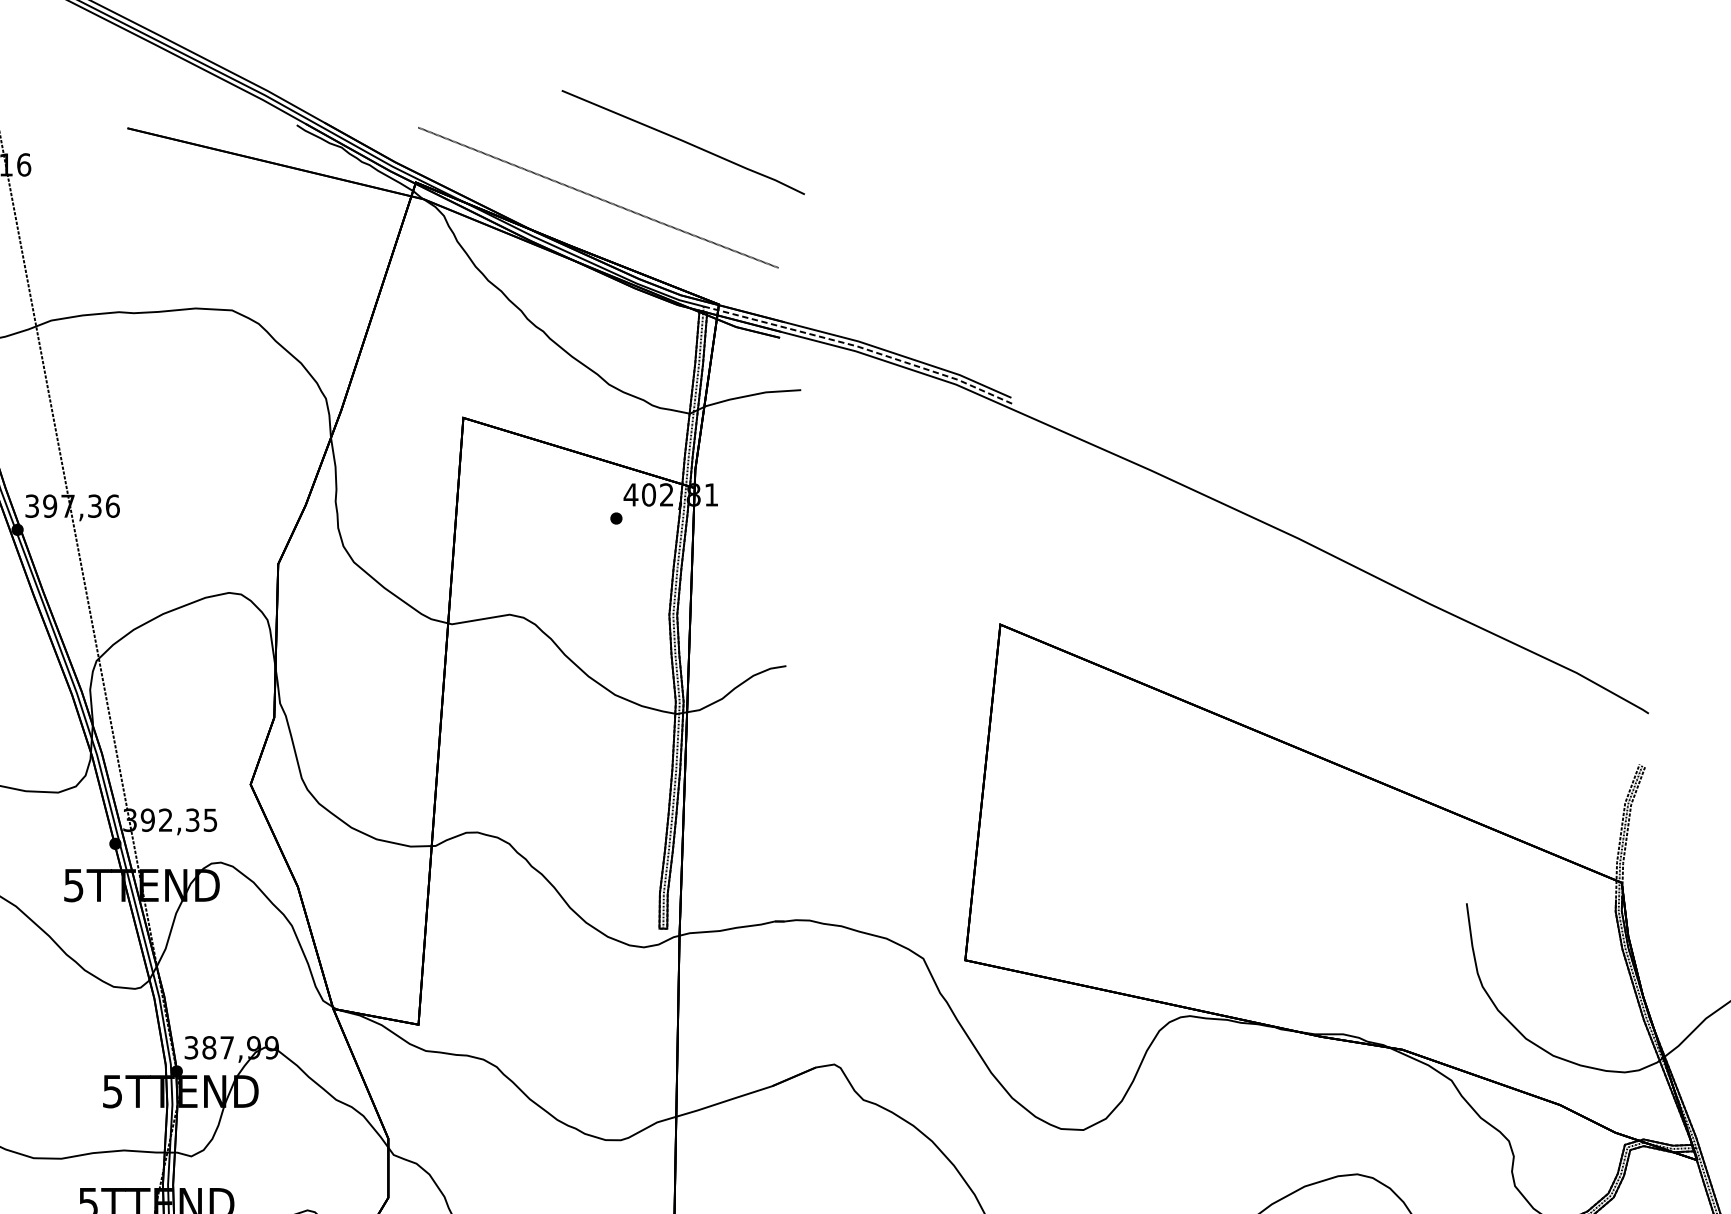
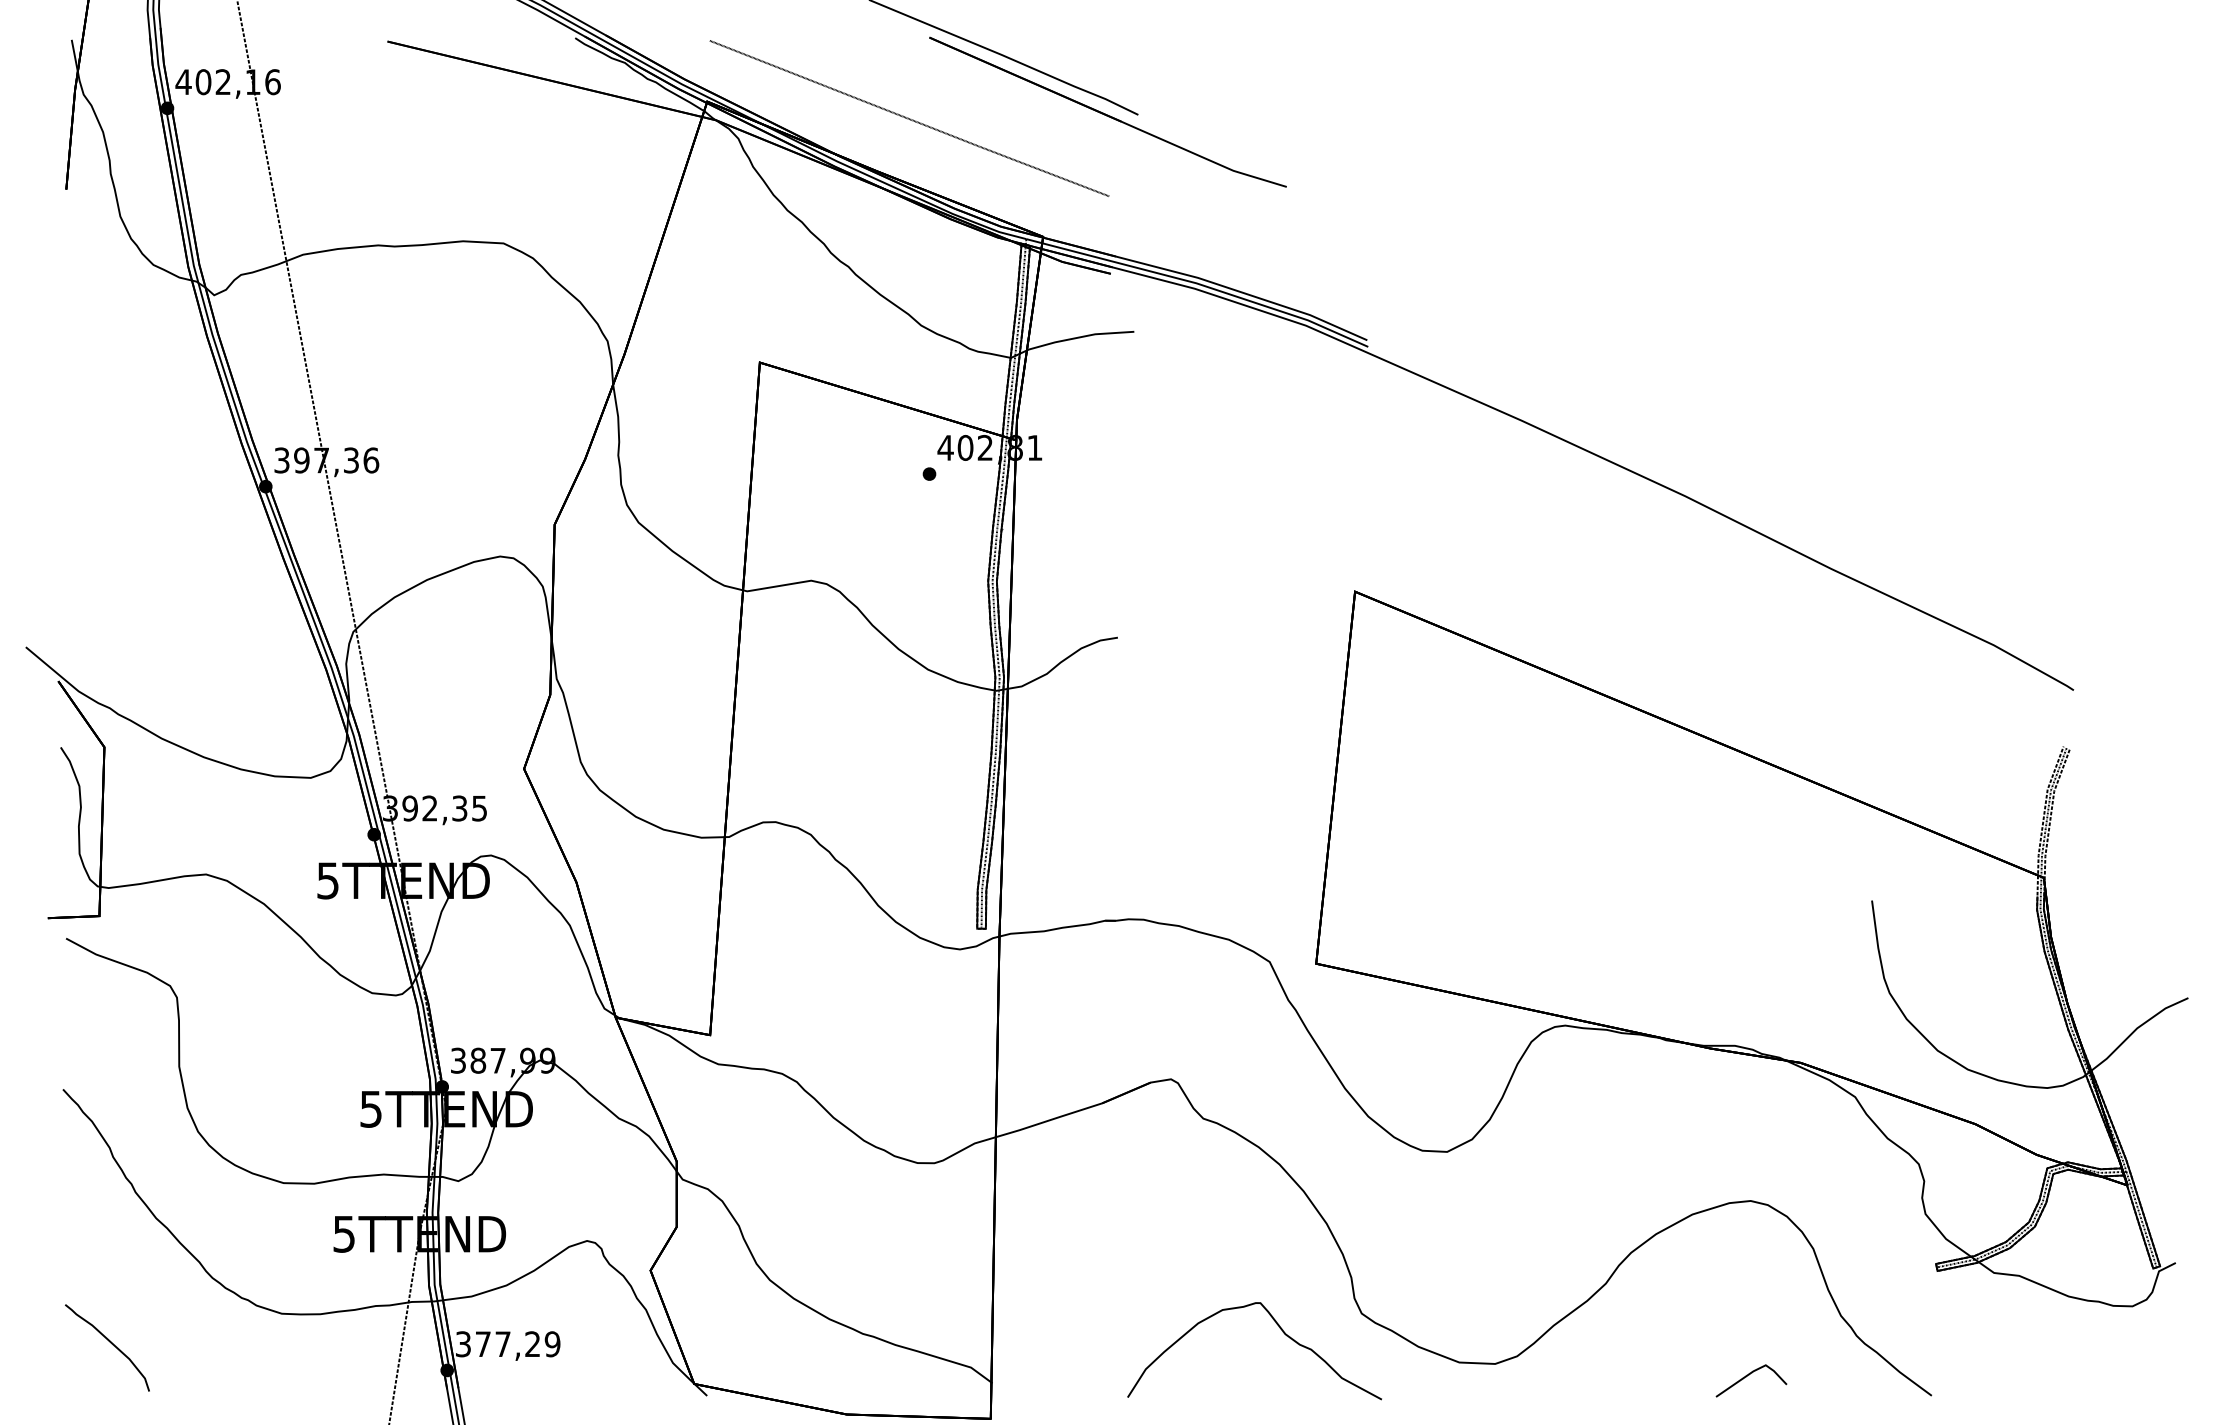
part: (777, 191) -> (1107, 111), added
line: (860, 347) -> (1200, 284), dashed -> solid

